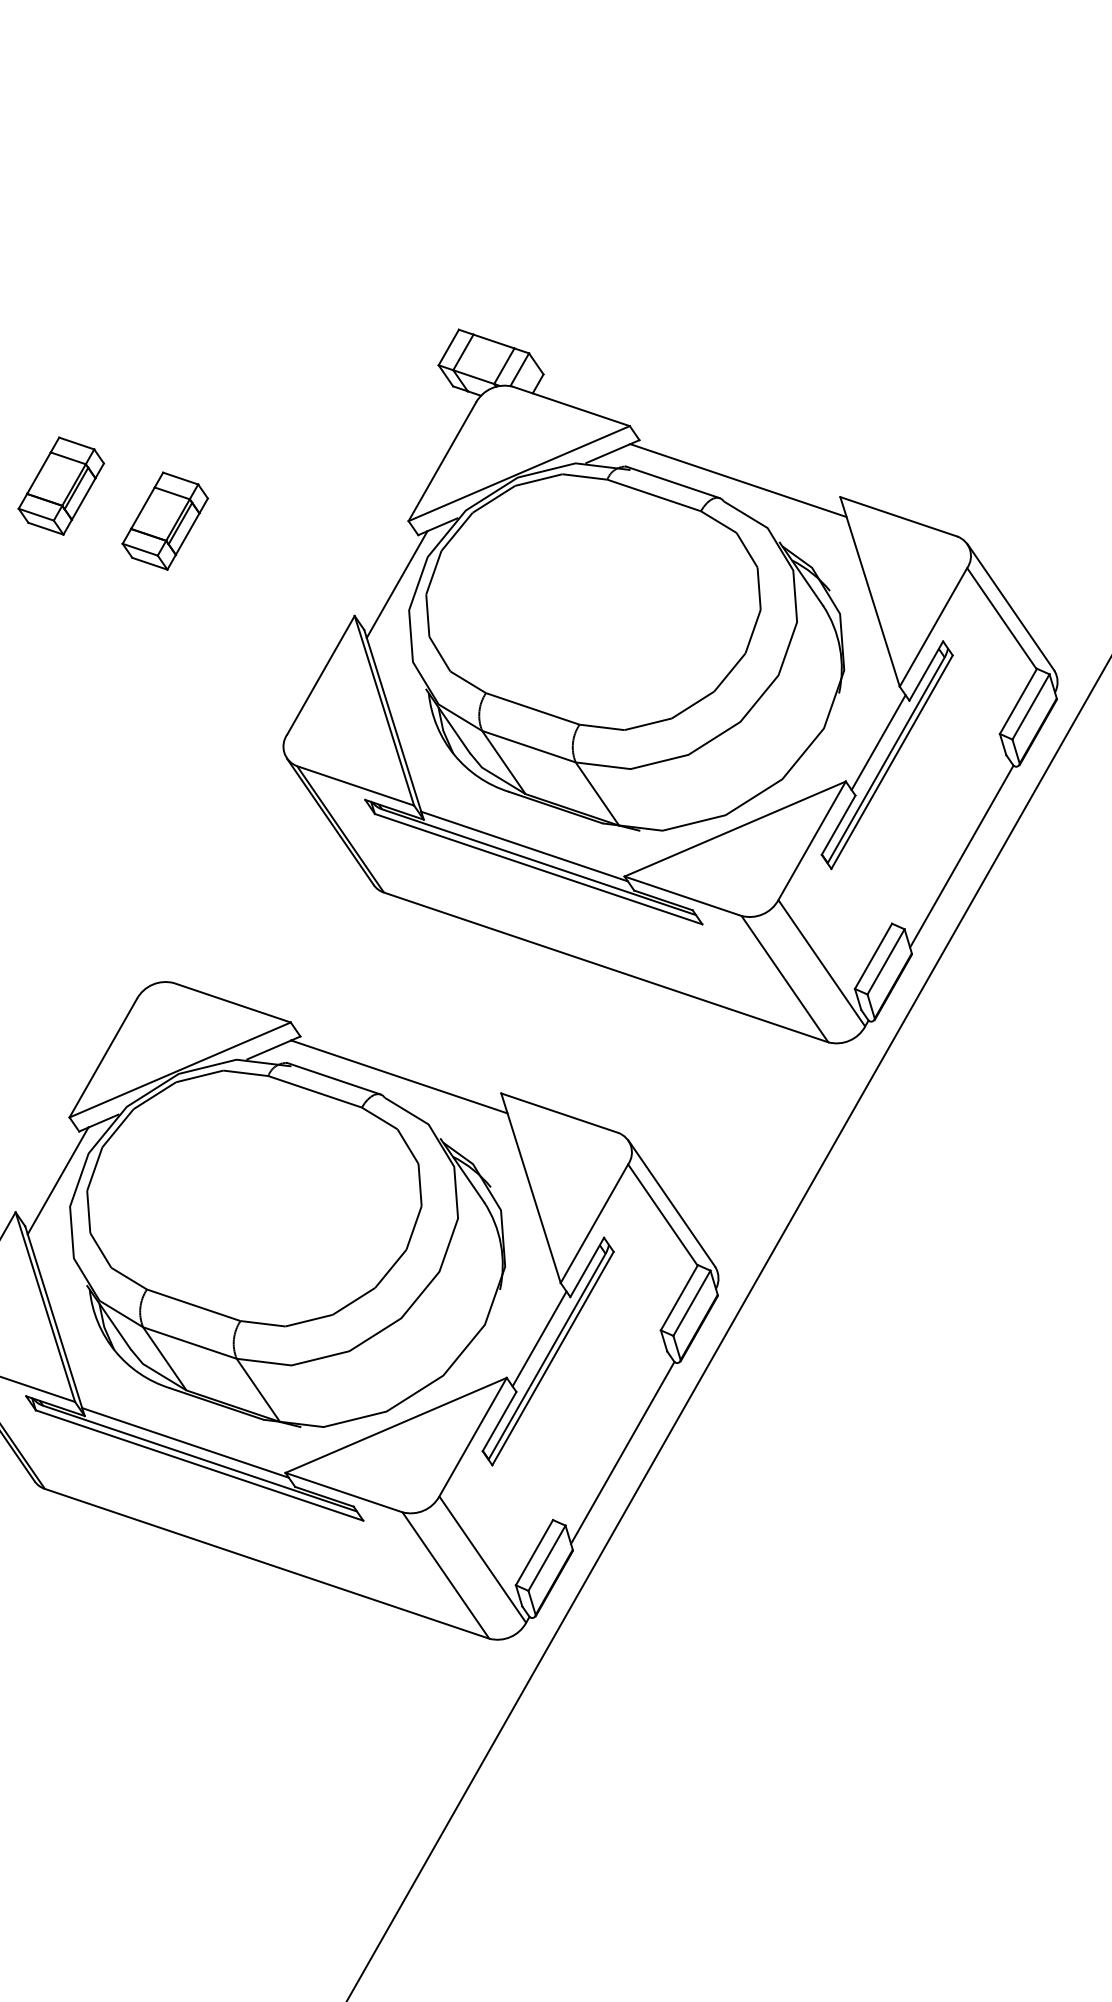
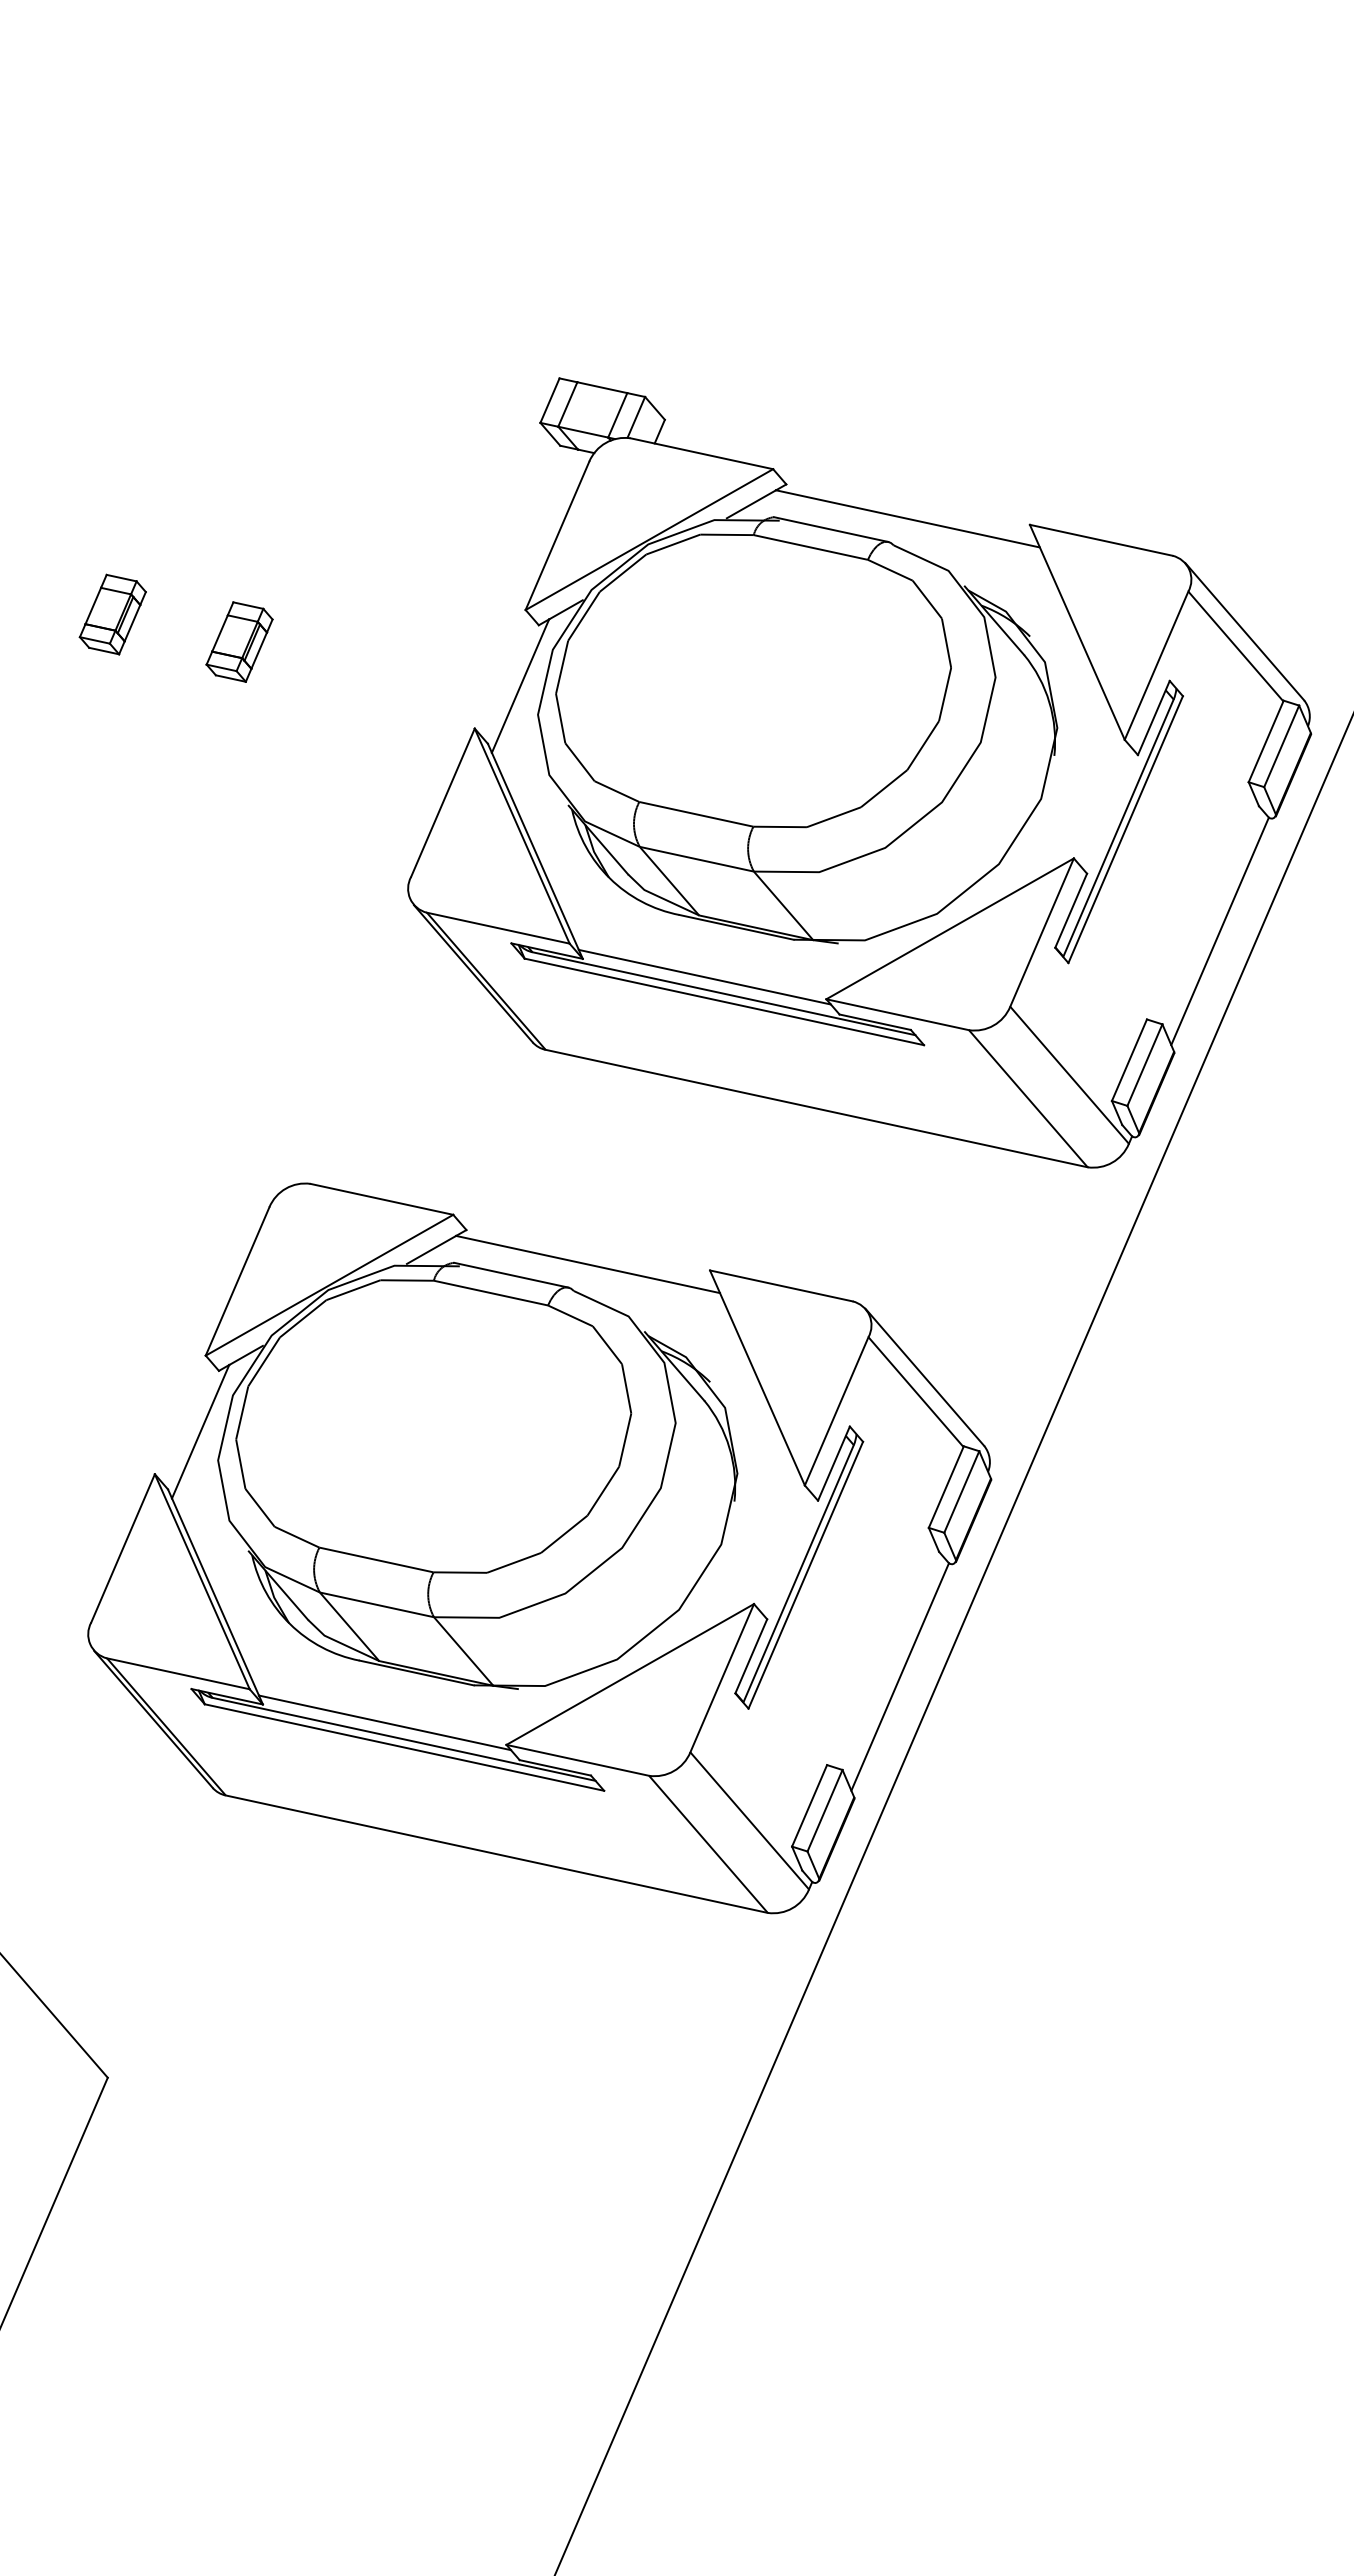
part: (61, 485) -> (112, 614), size x0.7
part: (165, 520) -> (239, 641), size x0.7
line: (877, 742) -> (1106, 808), removed
line: (538, 1338) -> (786, 1553), removed

